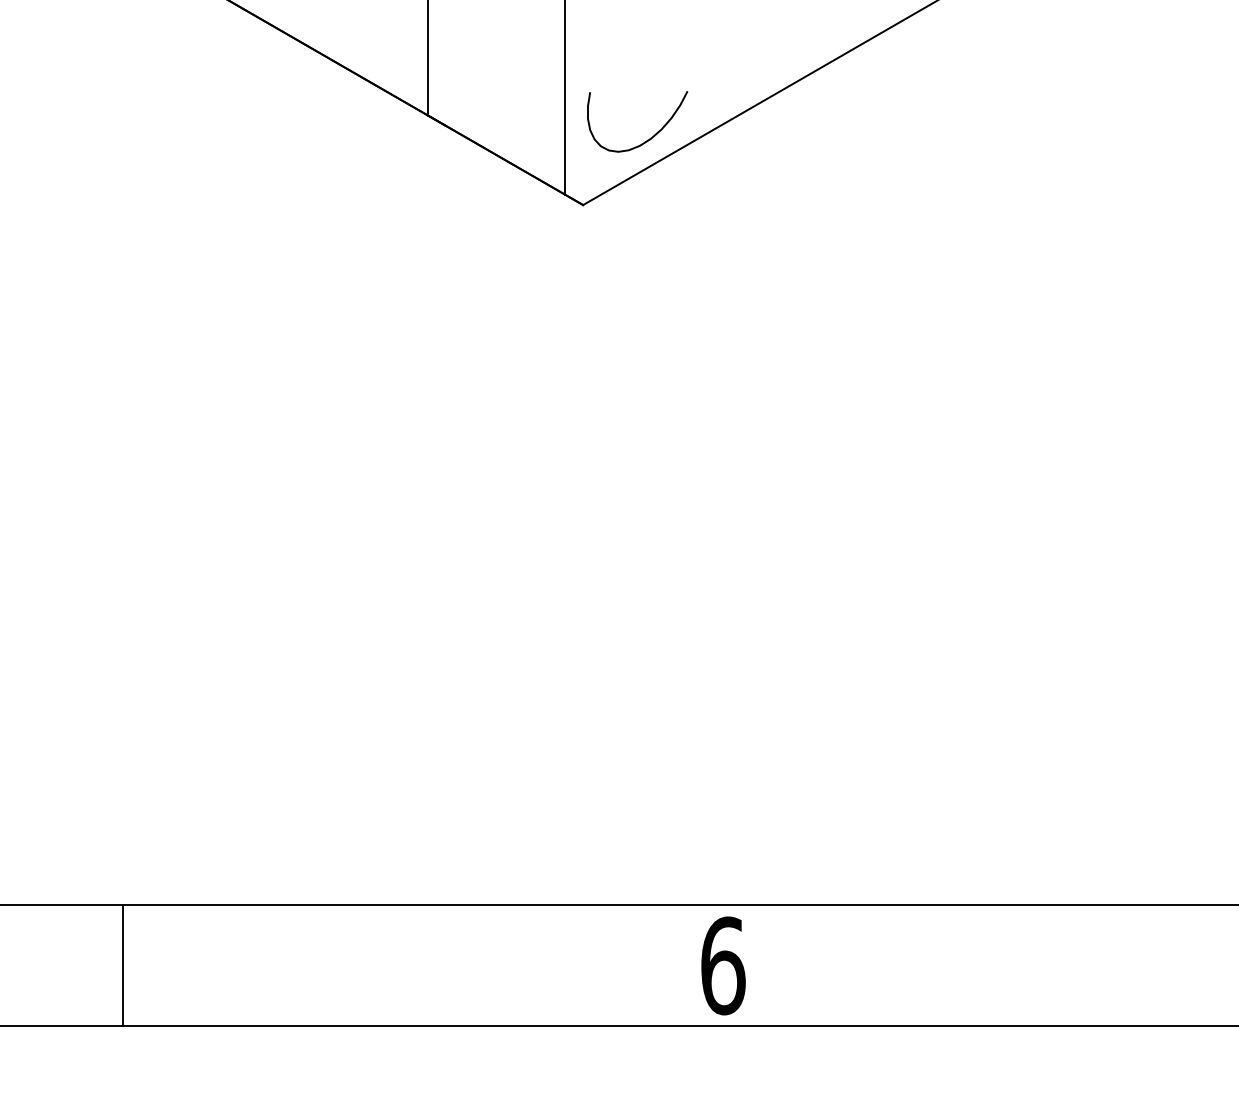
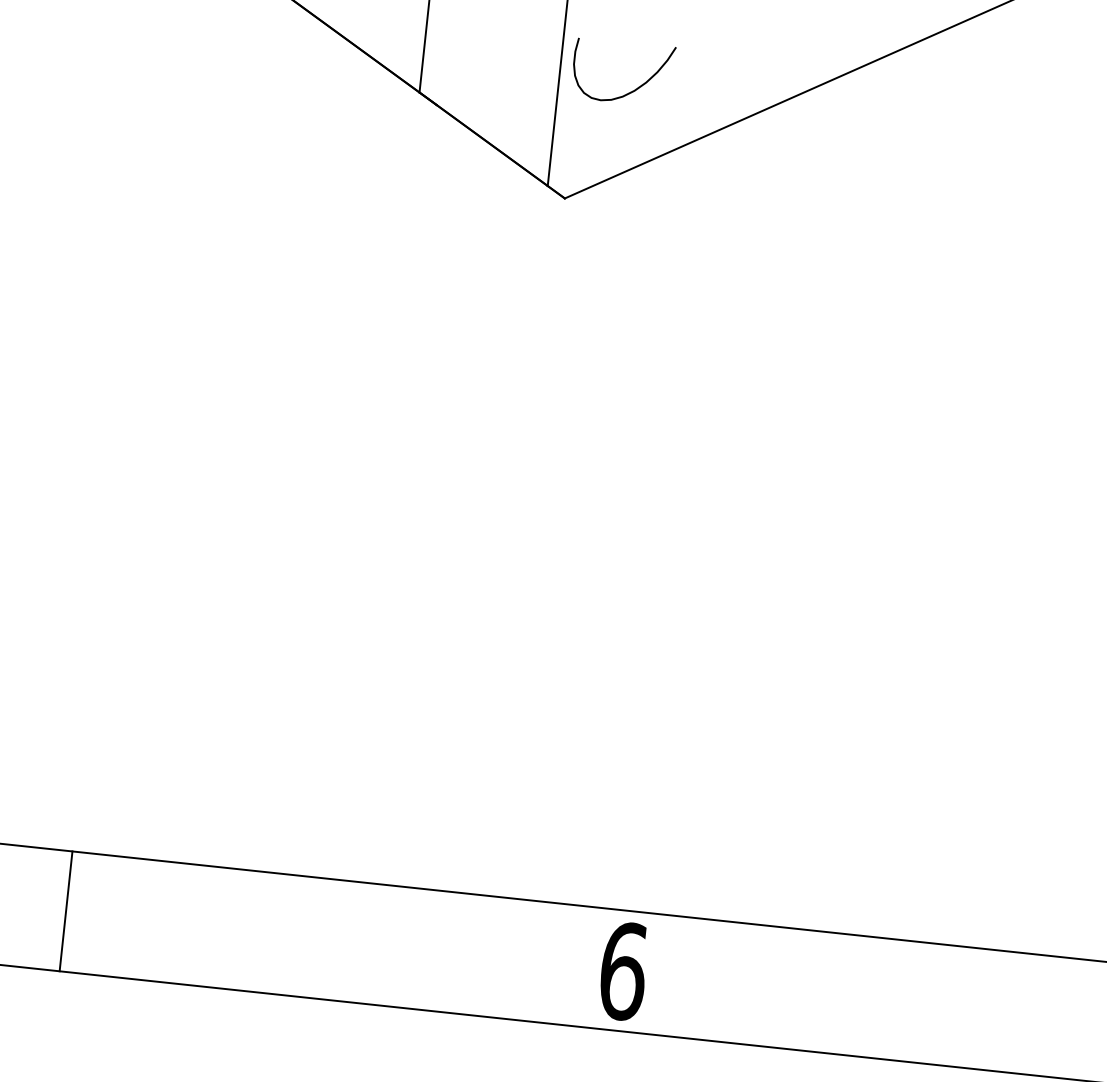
curve: (647, 139) -> (631, 91), moved
line: (122, 965) -> (65, 911), moved

